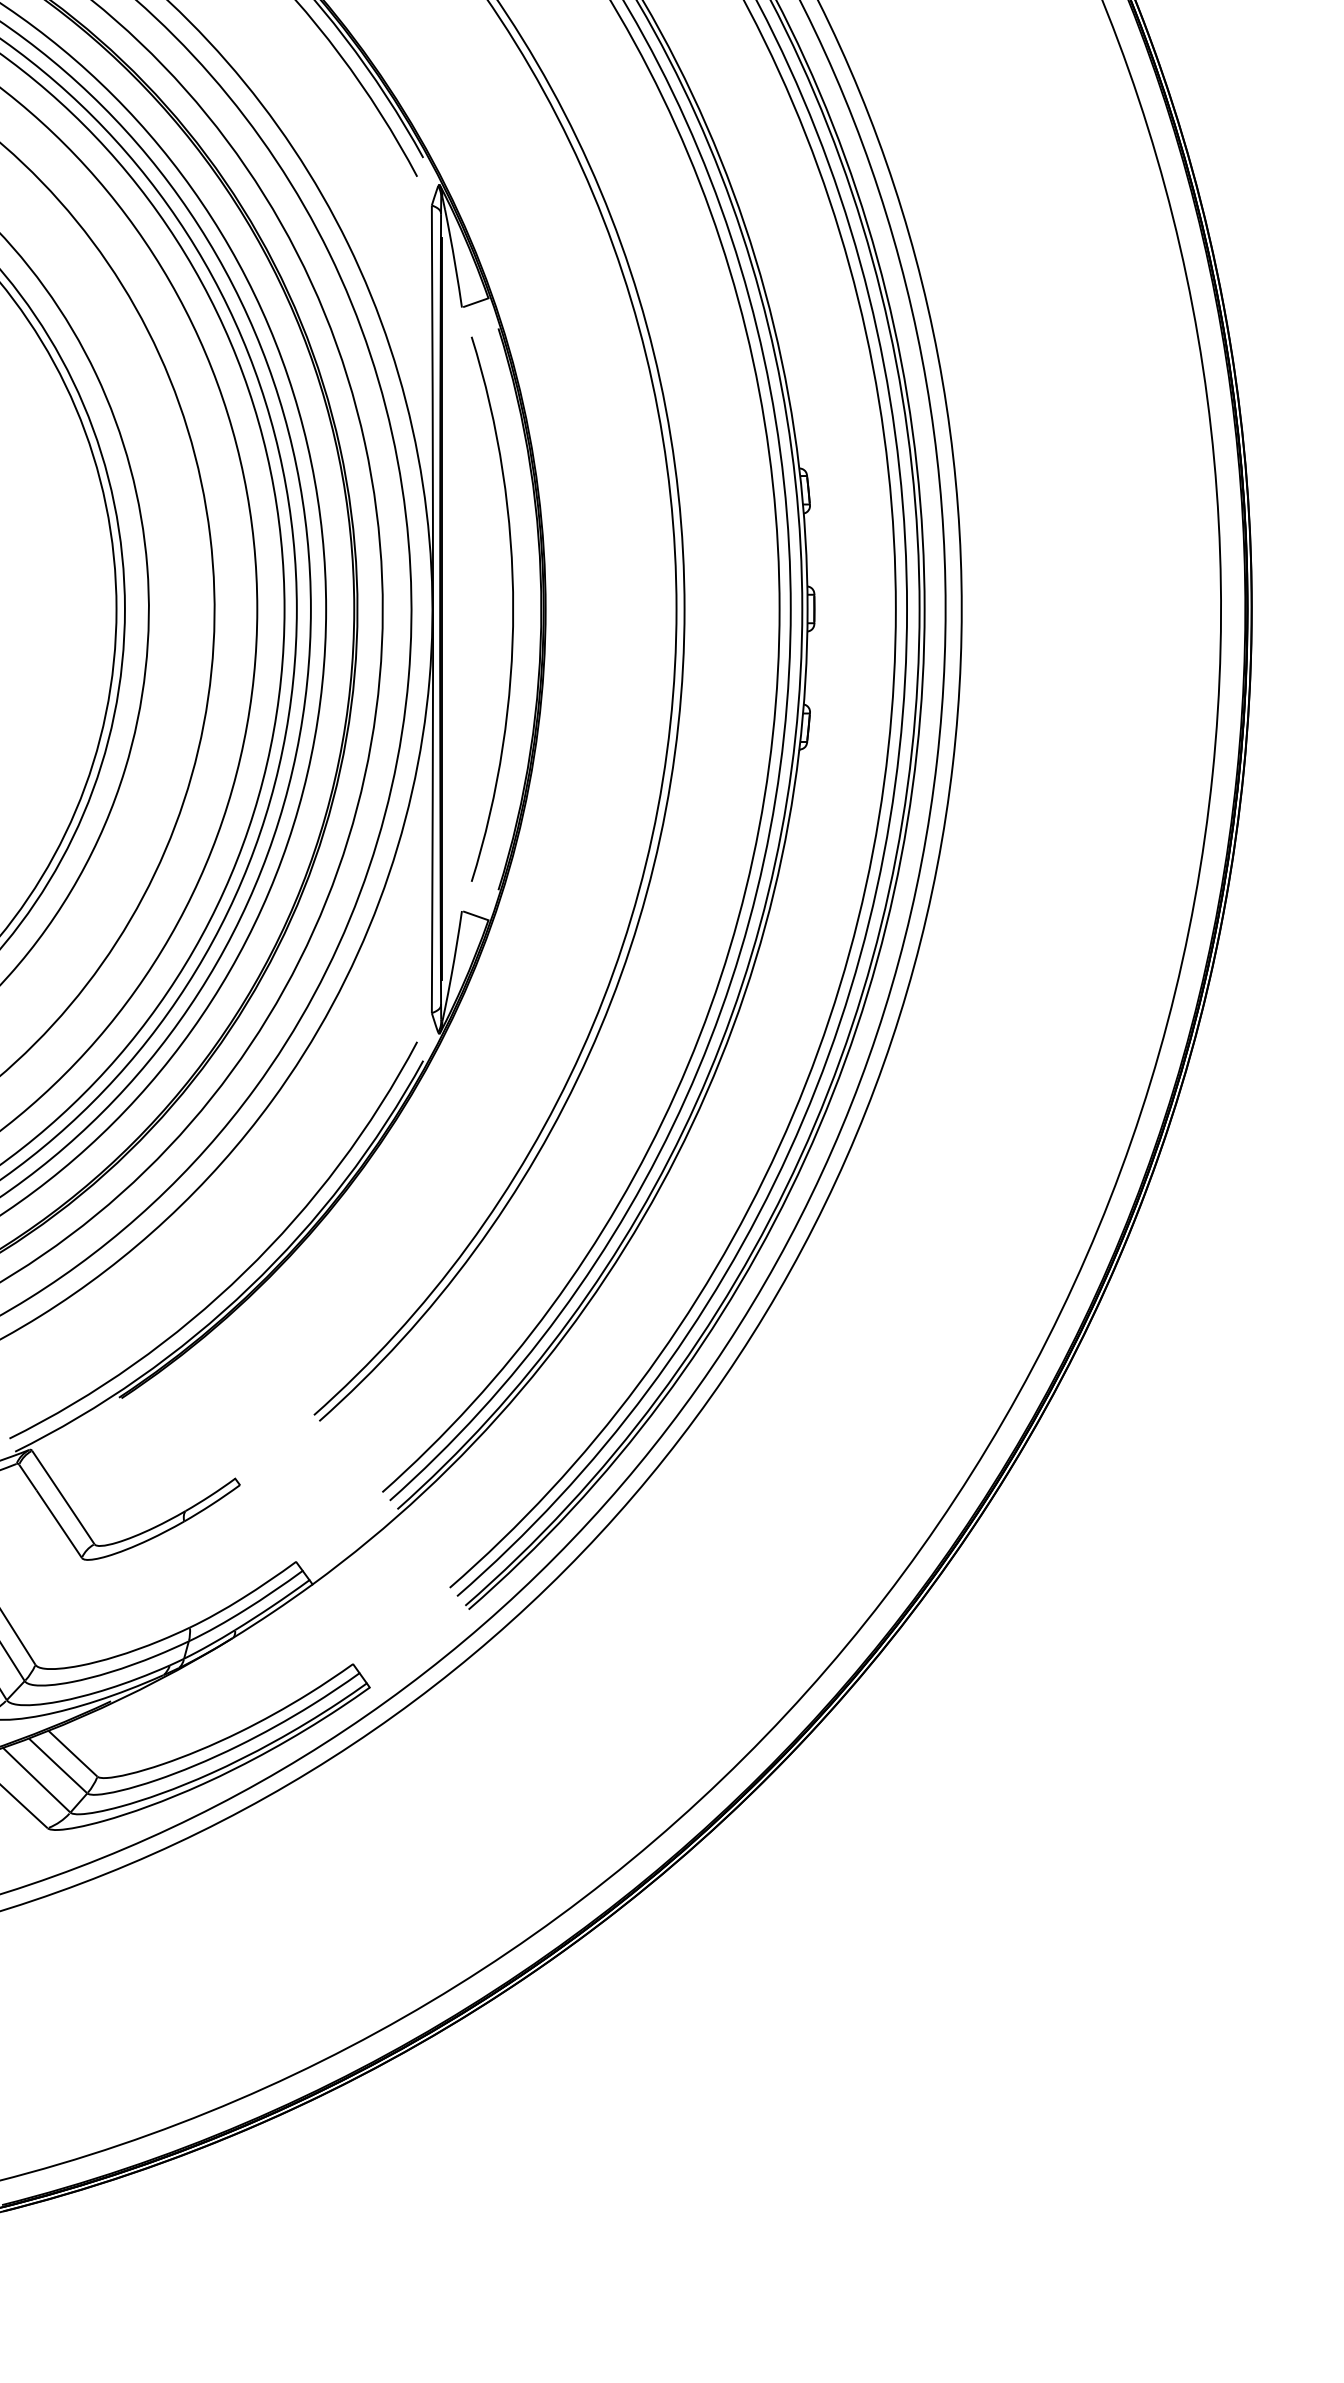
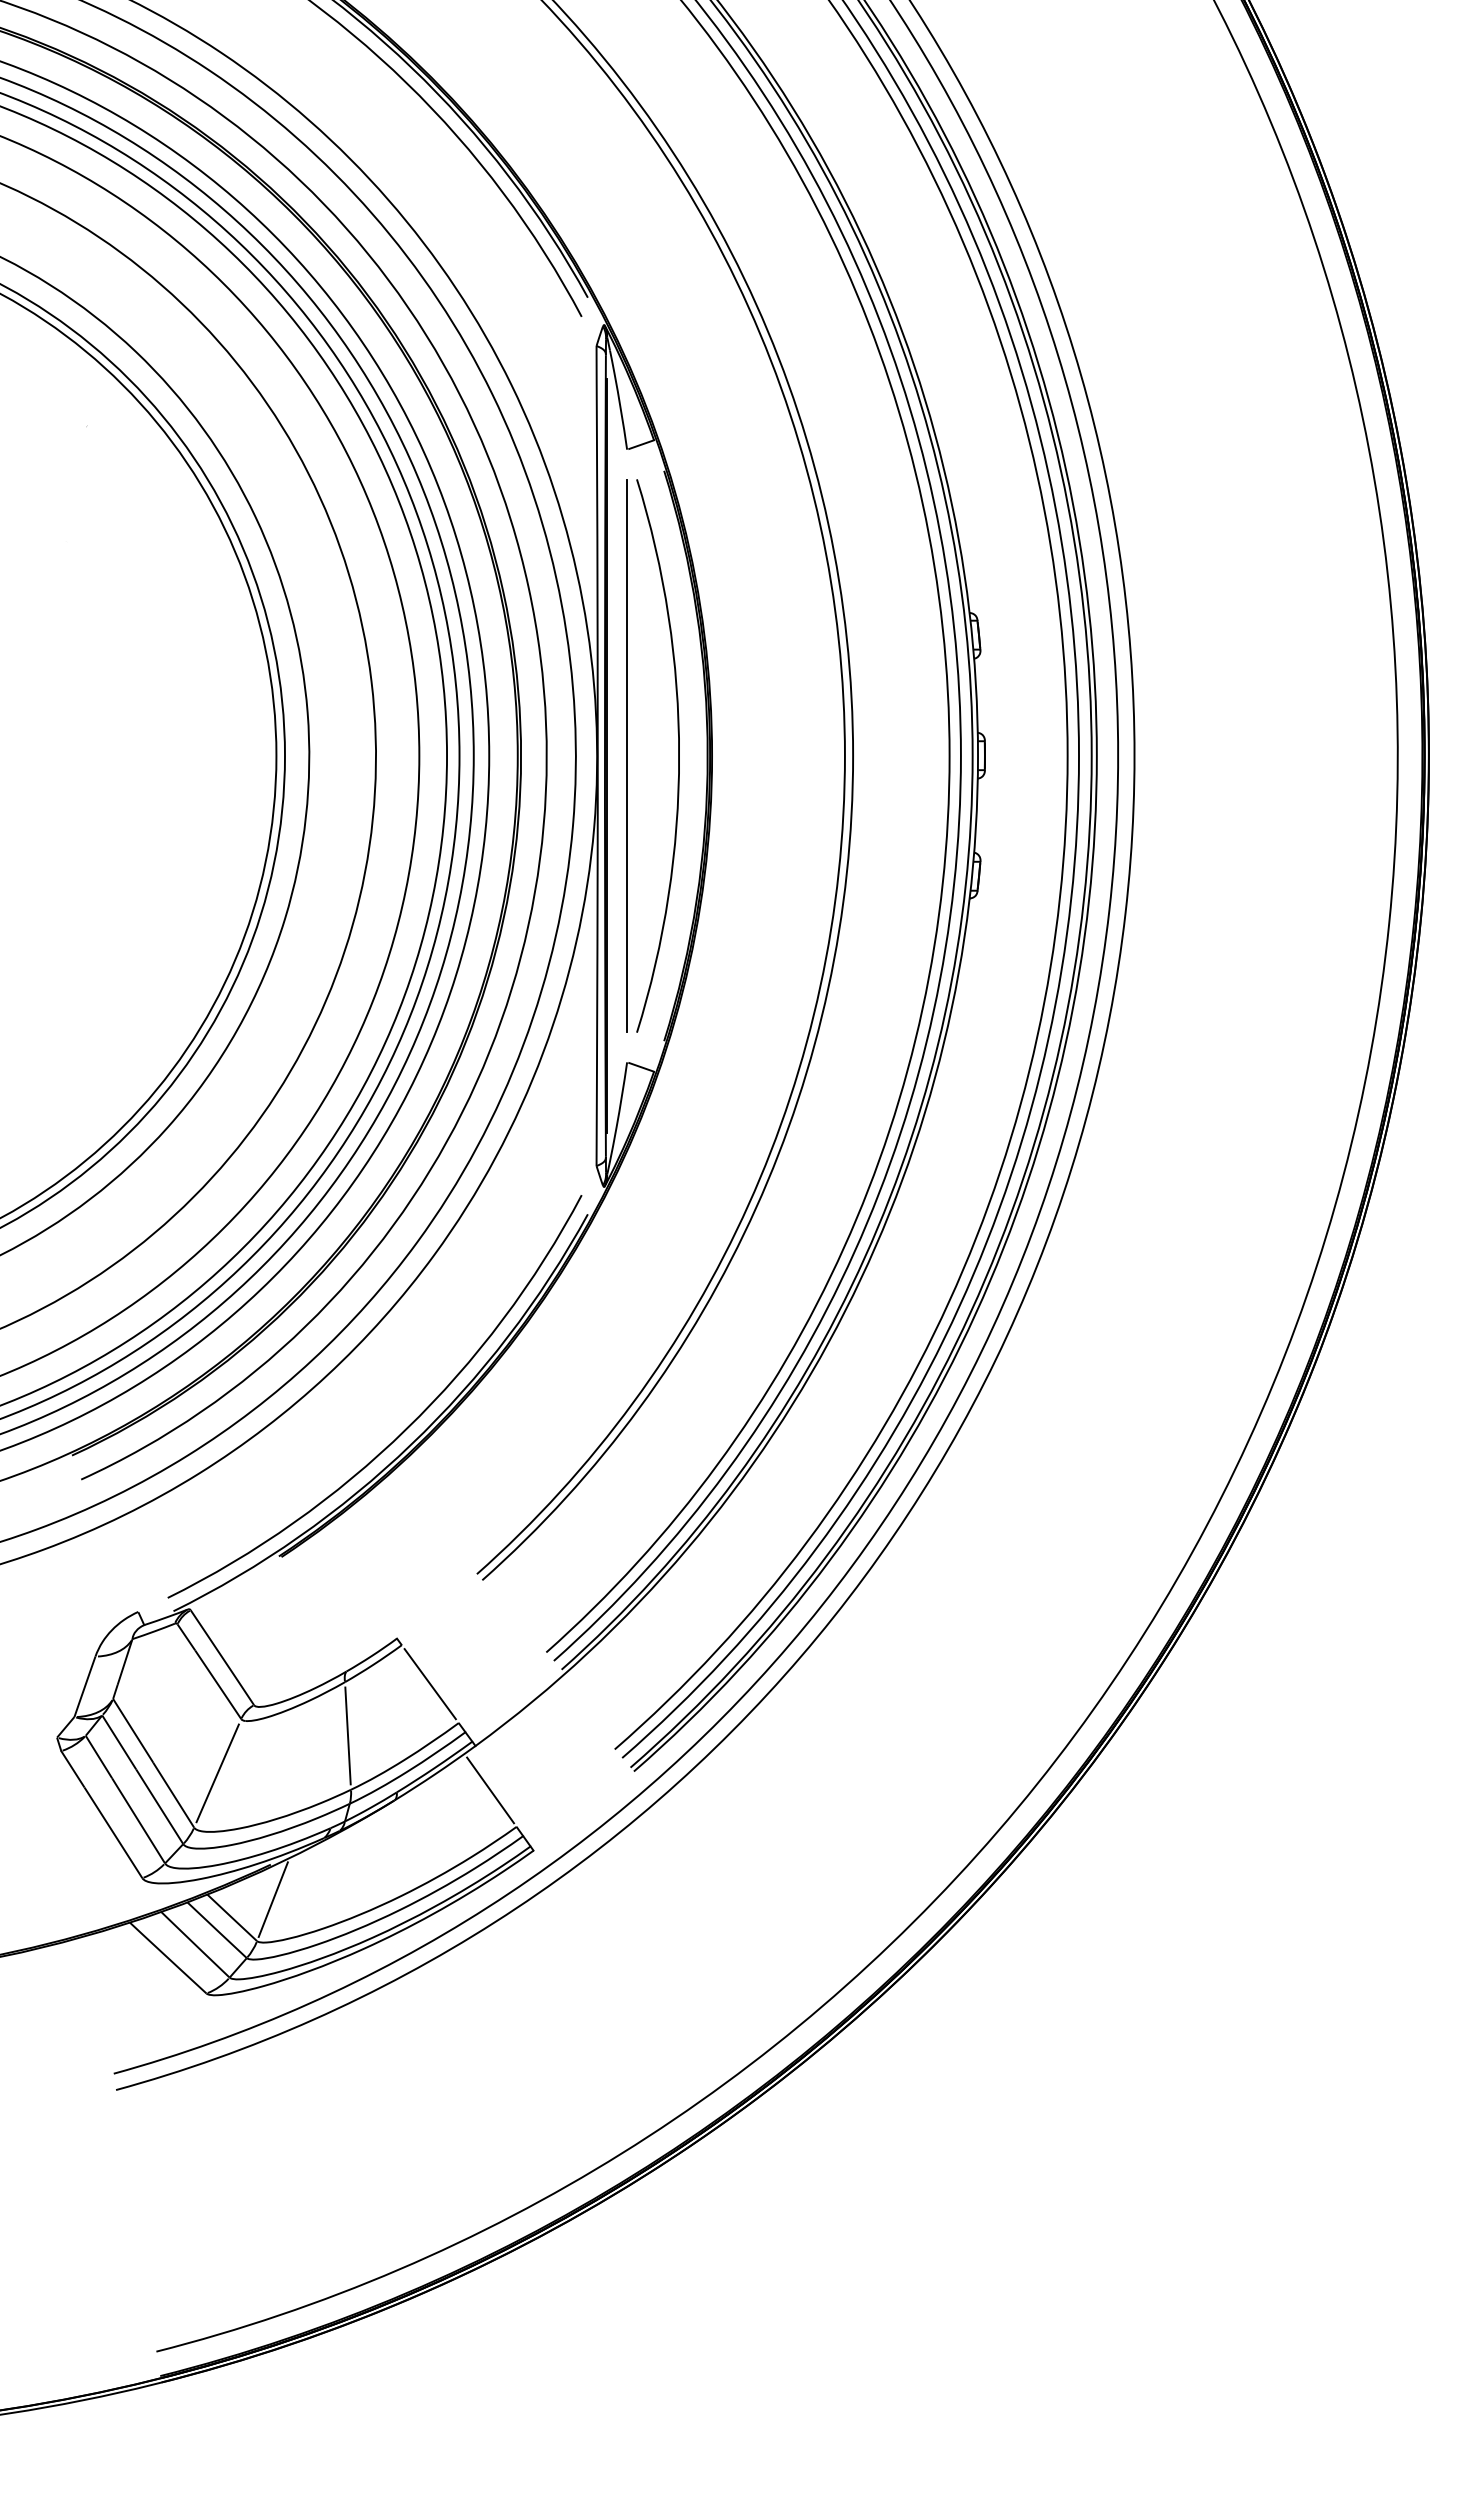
line: (462, 608) -> (627, 755), added
line: (267, 1523) -> (429, 1684), added
line: (186, 1574) -> (347, 1735), added
line: (58, 1611) -> (217, 1773), added
line: (327, 1628) -> (490, 1790), added
line: (112, 1735) -> (272, 1899), added

